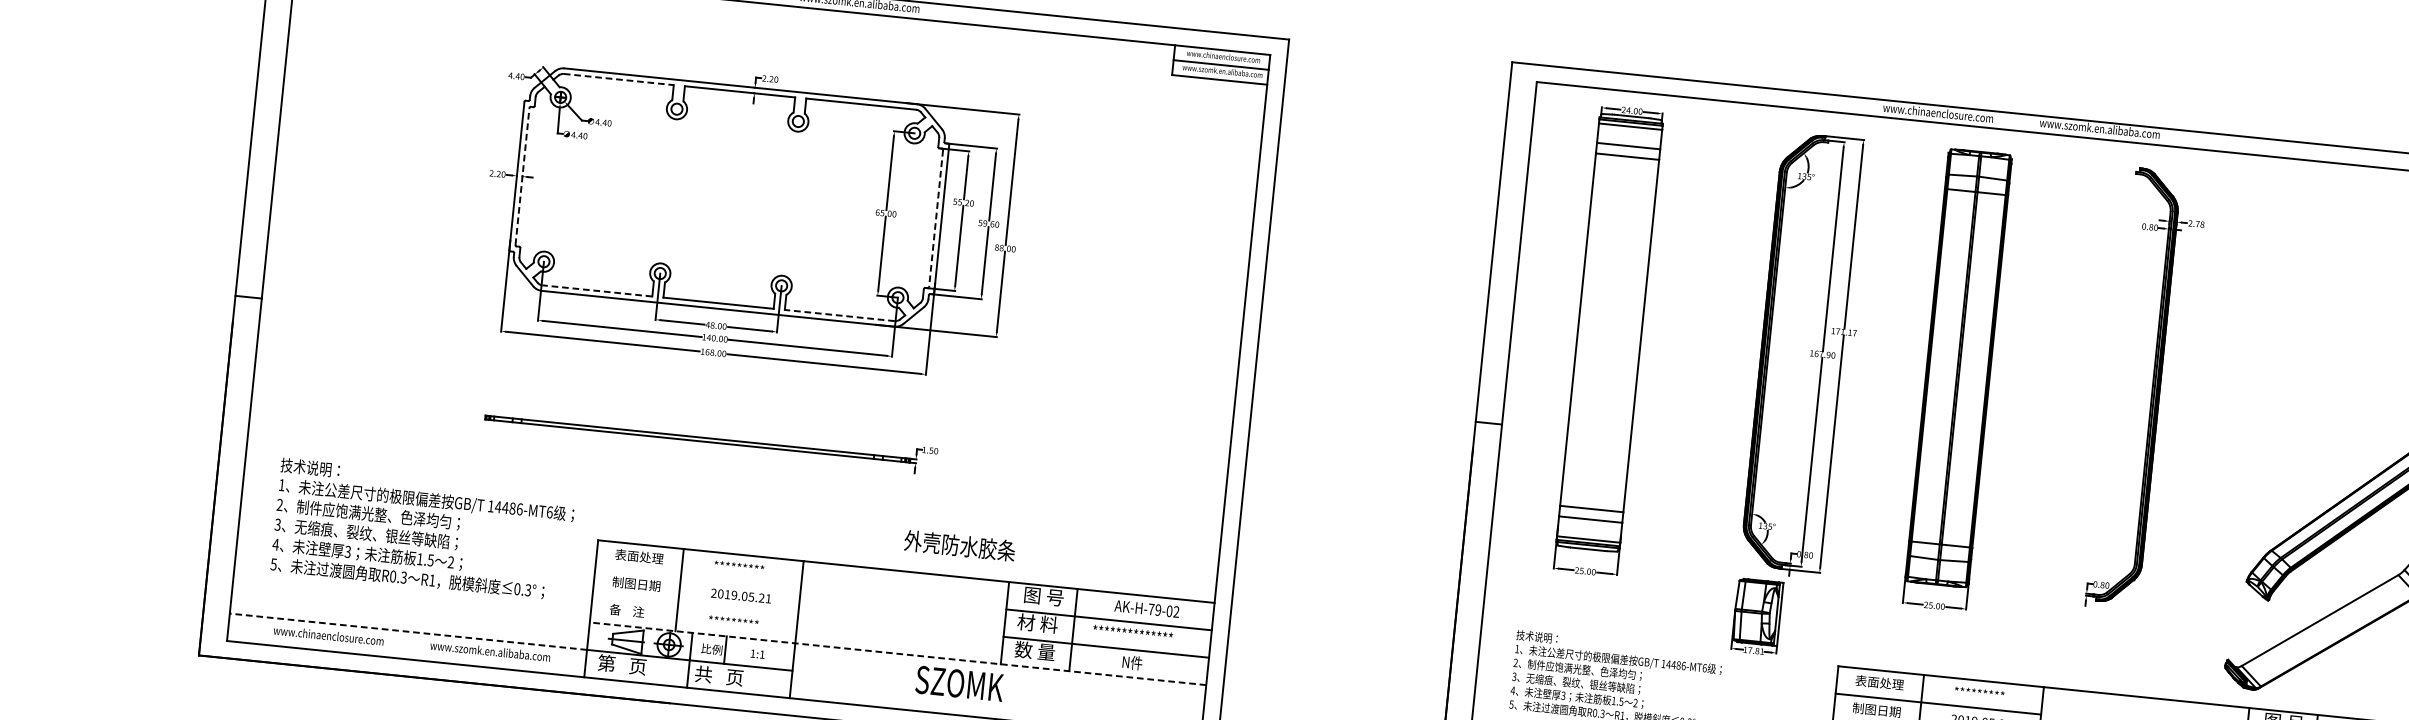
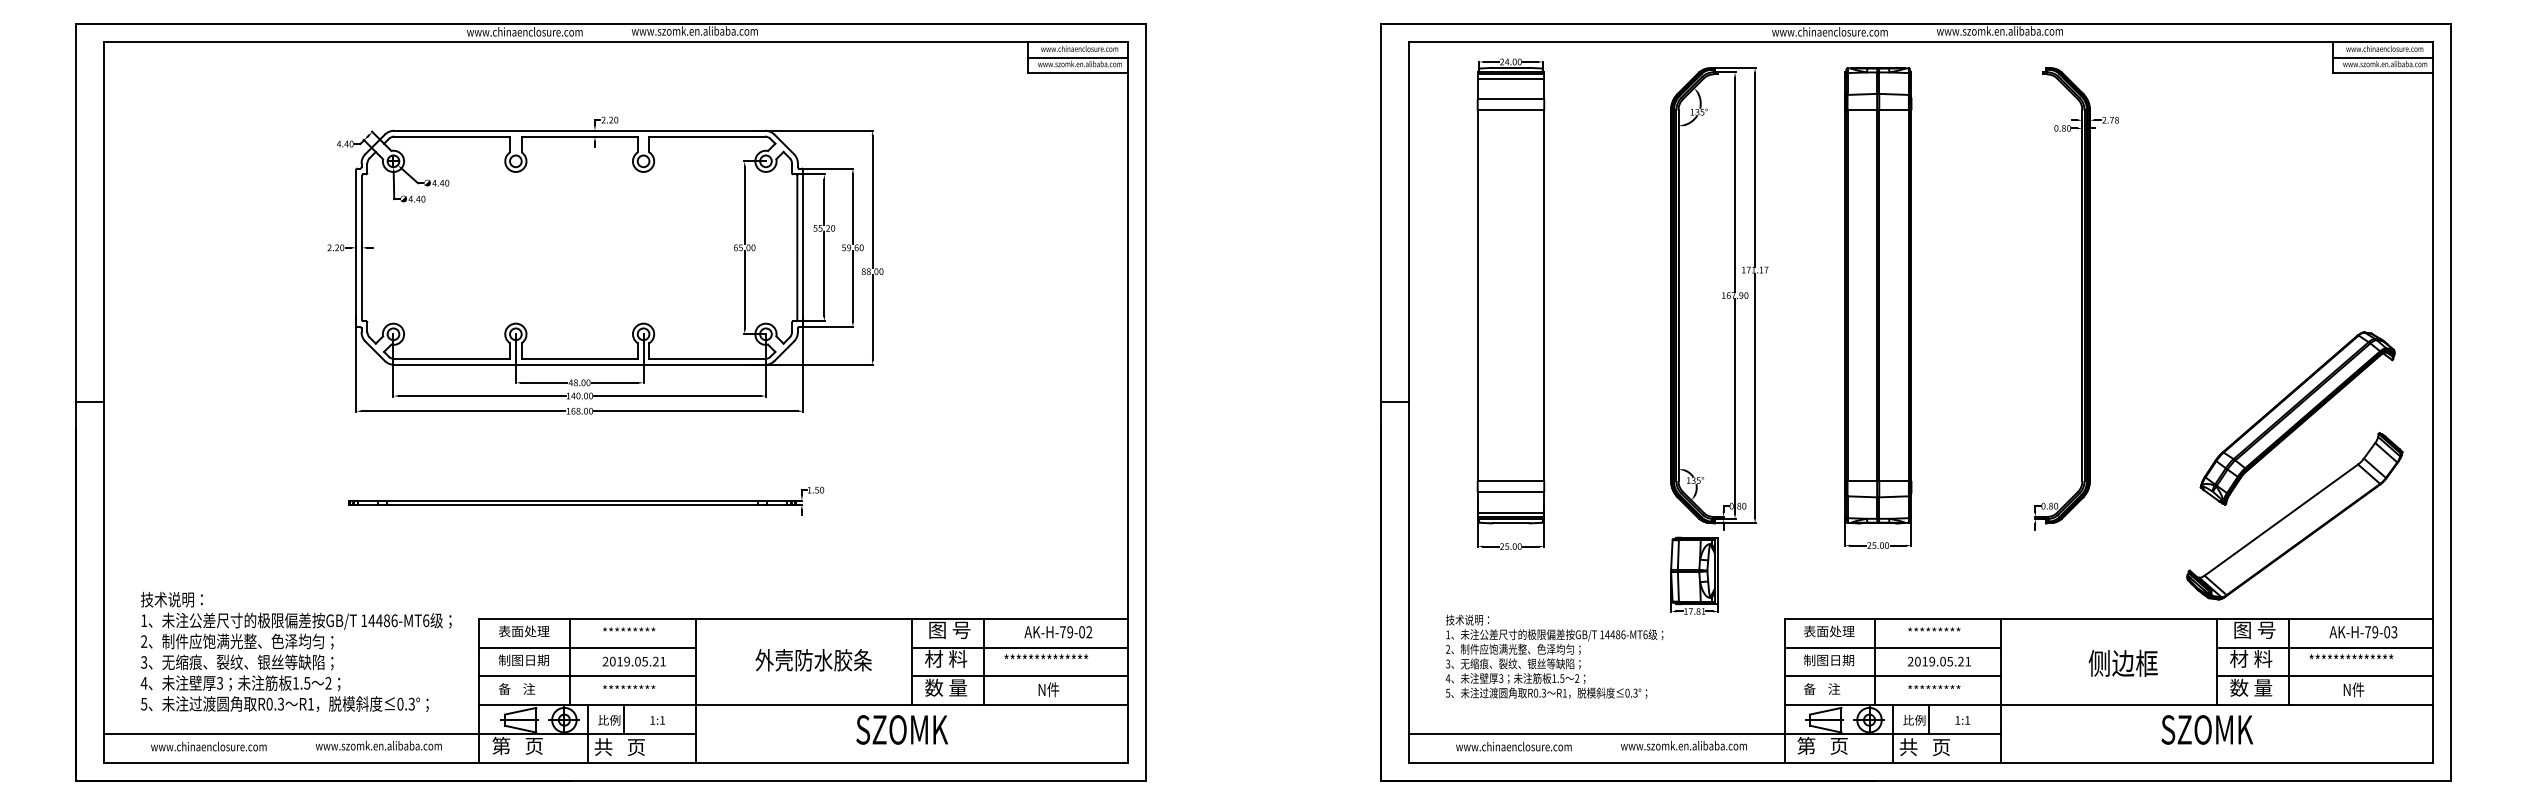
line: (619, 79) -> (452, 136), dashed -> solid
line: (522, 176) -> (362, 247), dashed -> solid
line: (936, 219) -> (797, 248), dashed -> solid
line: (597, 291) -> (452, 359), dashed -> solid
line: (839, 315) -> (707, 359), dashed -> solid
text: (422, 529) -> (295, 651), moved
text: (959, 546) -> (813, 660), moved
line: (698, 578) -> (587, 647), added
line: (695, 605) -> (587, 676), added
line: (408, 632) -> (291, 734), dashed -> solid
line: (897, 654) -> (803, 705), dashed -> solid
text: (959, 683) -> (901, 729), moved

